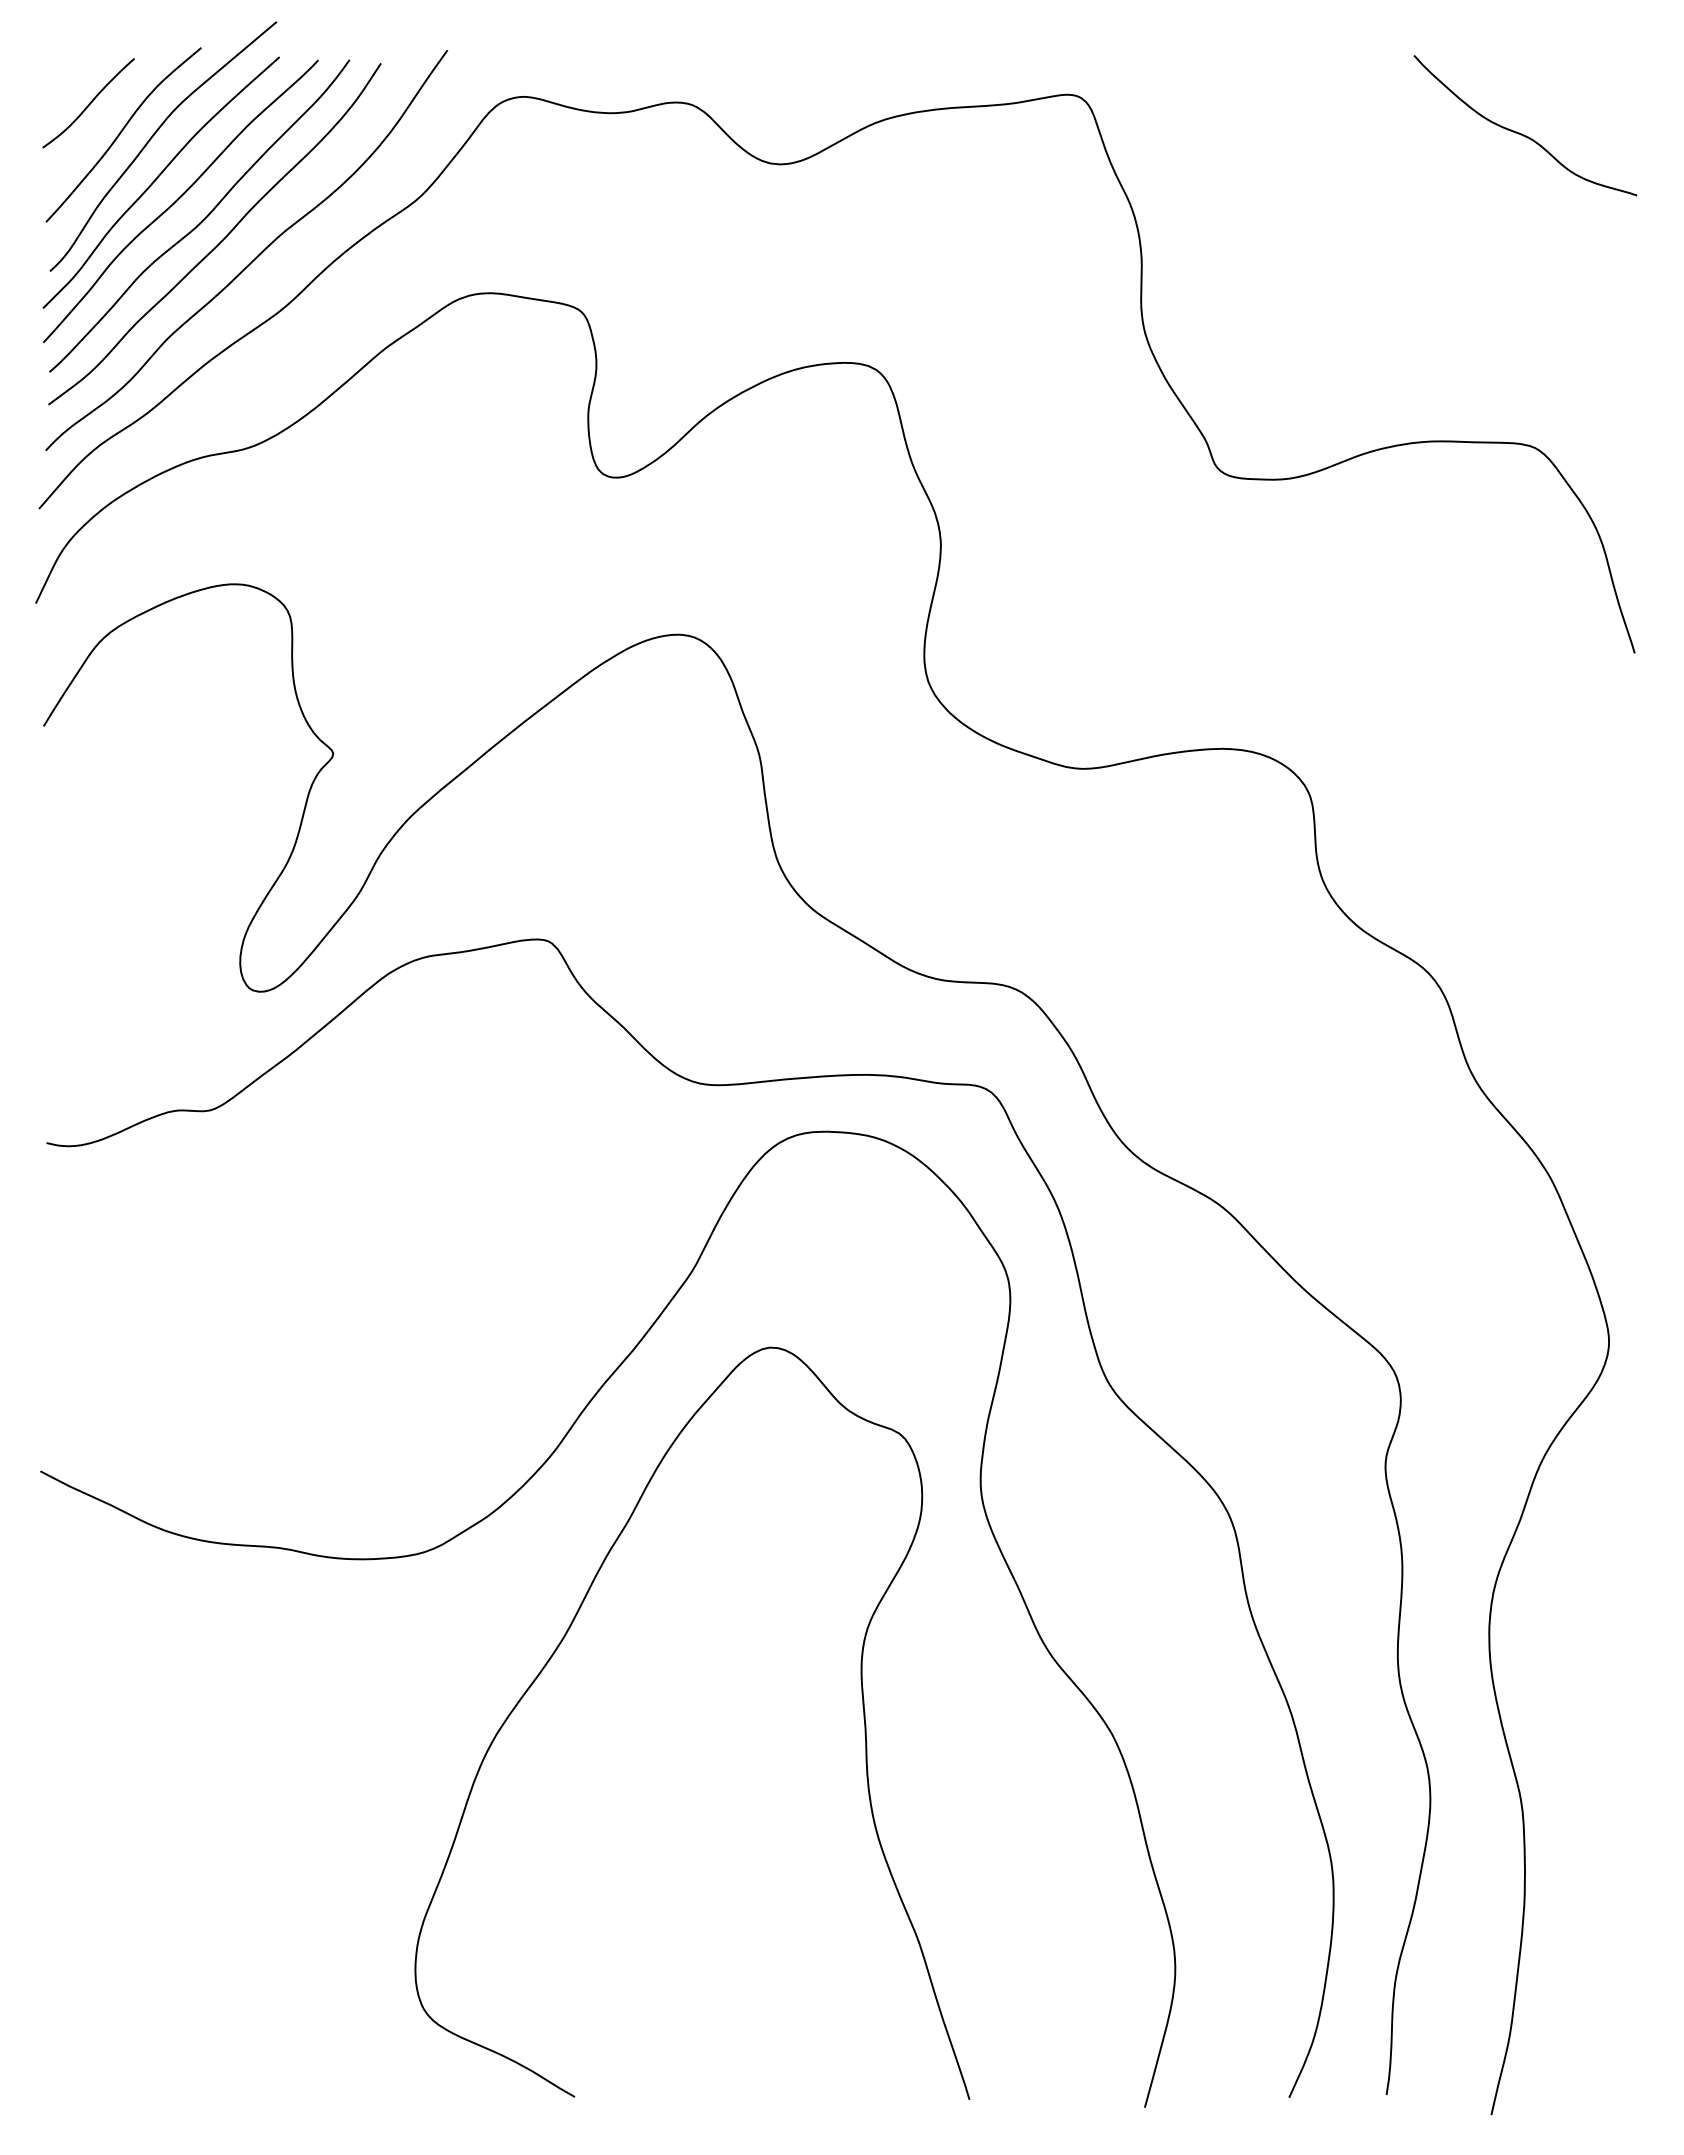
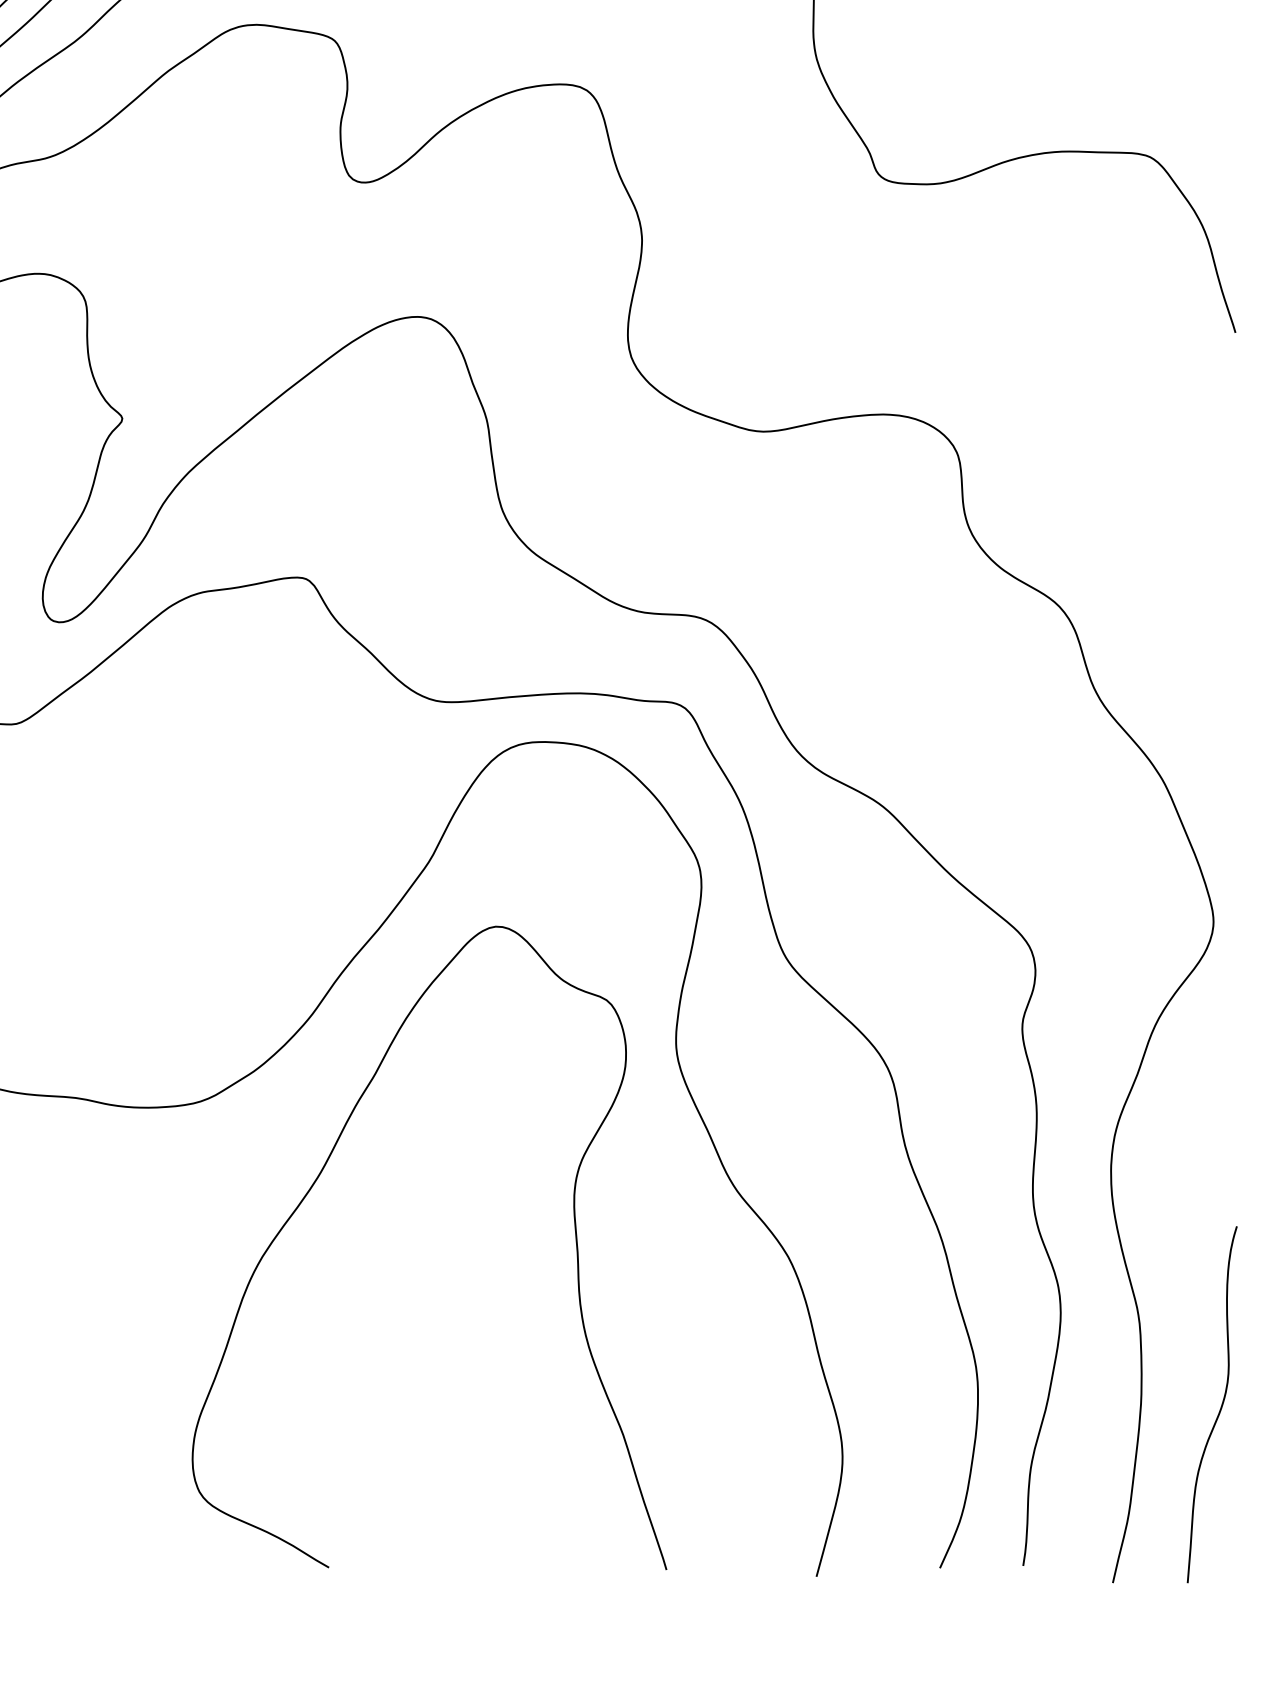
curve: (1617, 1908) -> (1220, 1406), added

